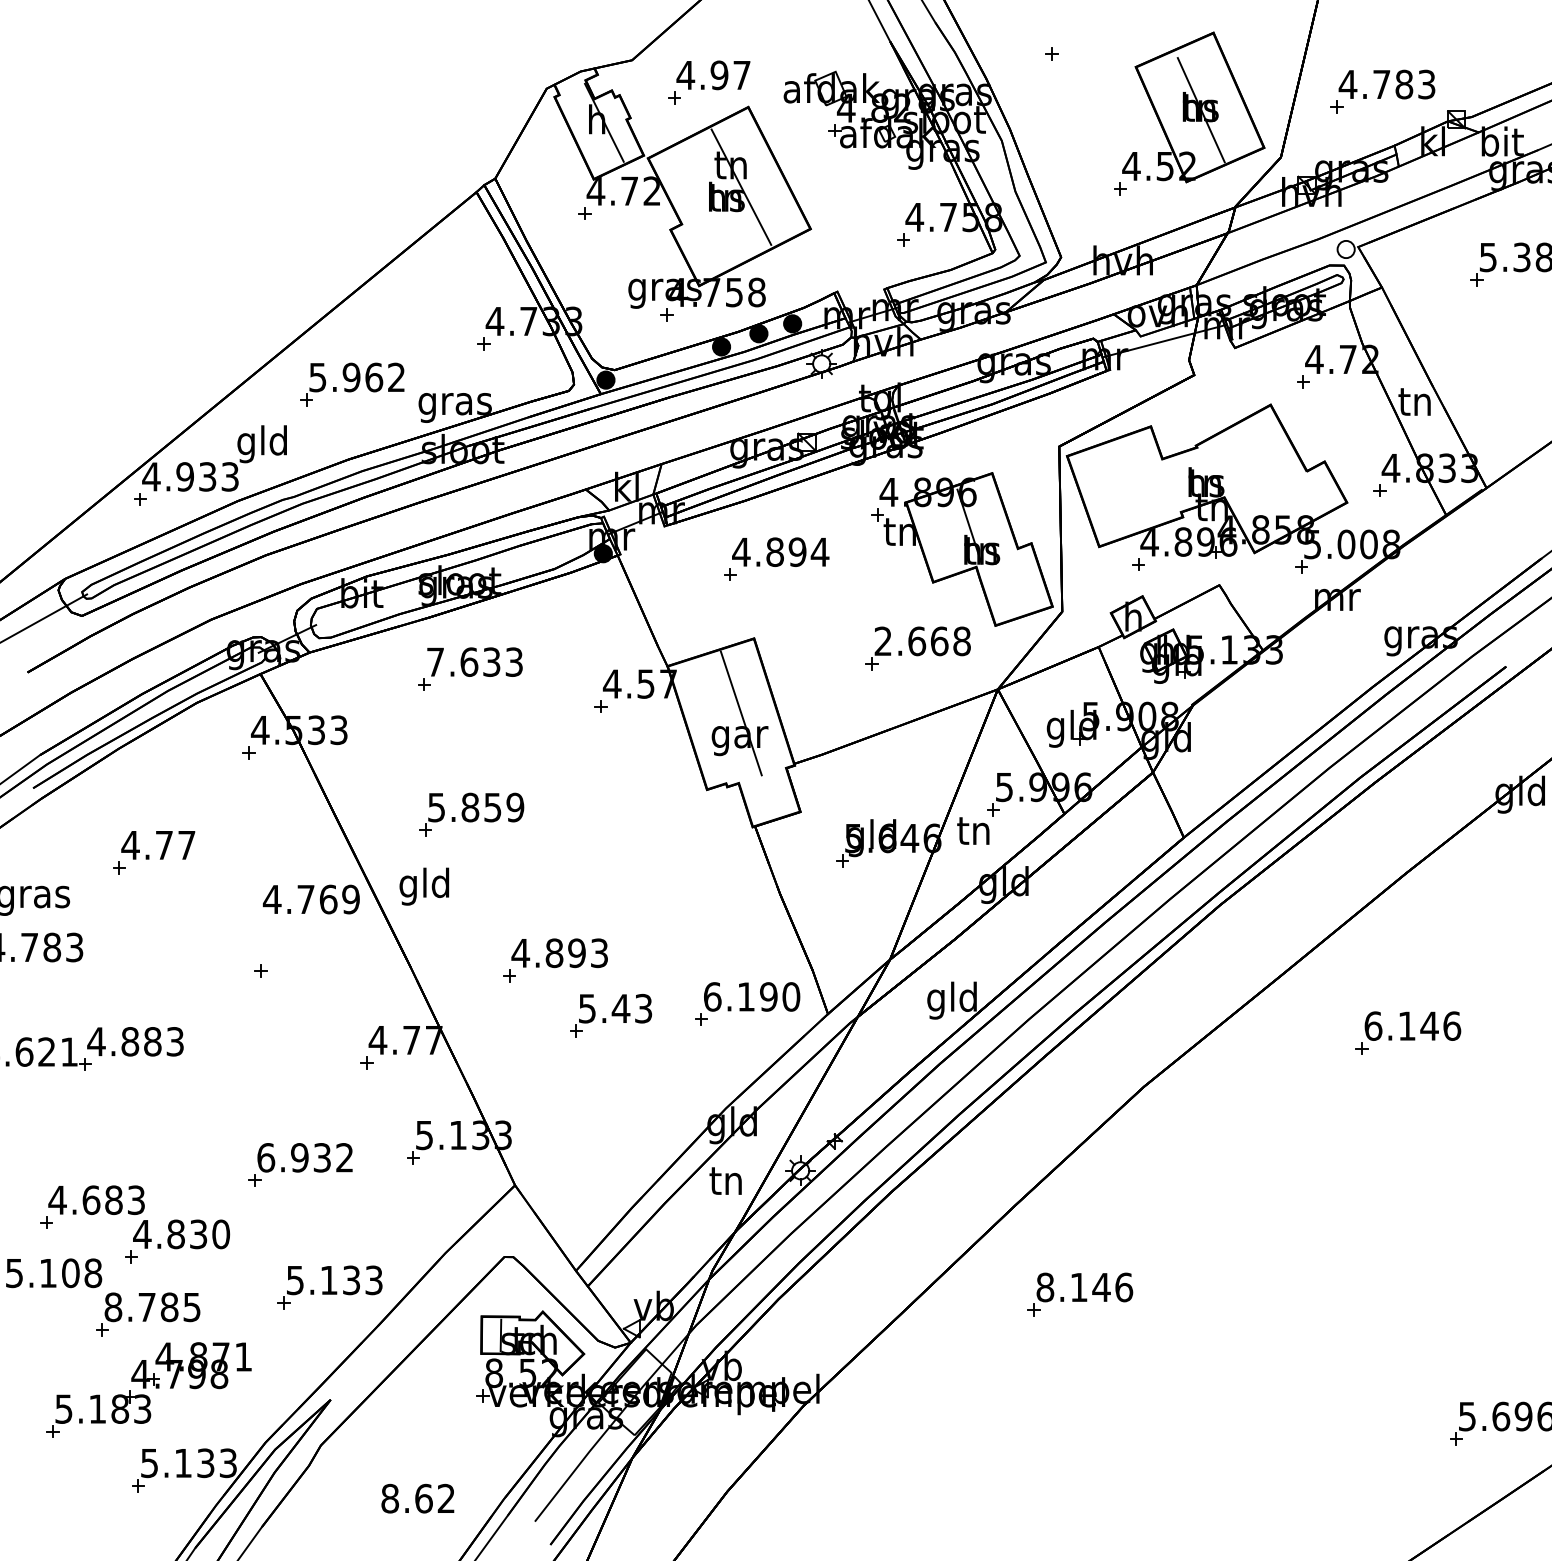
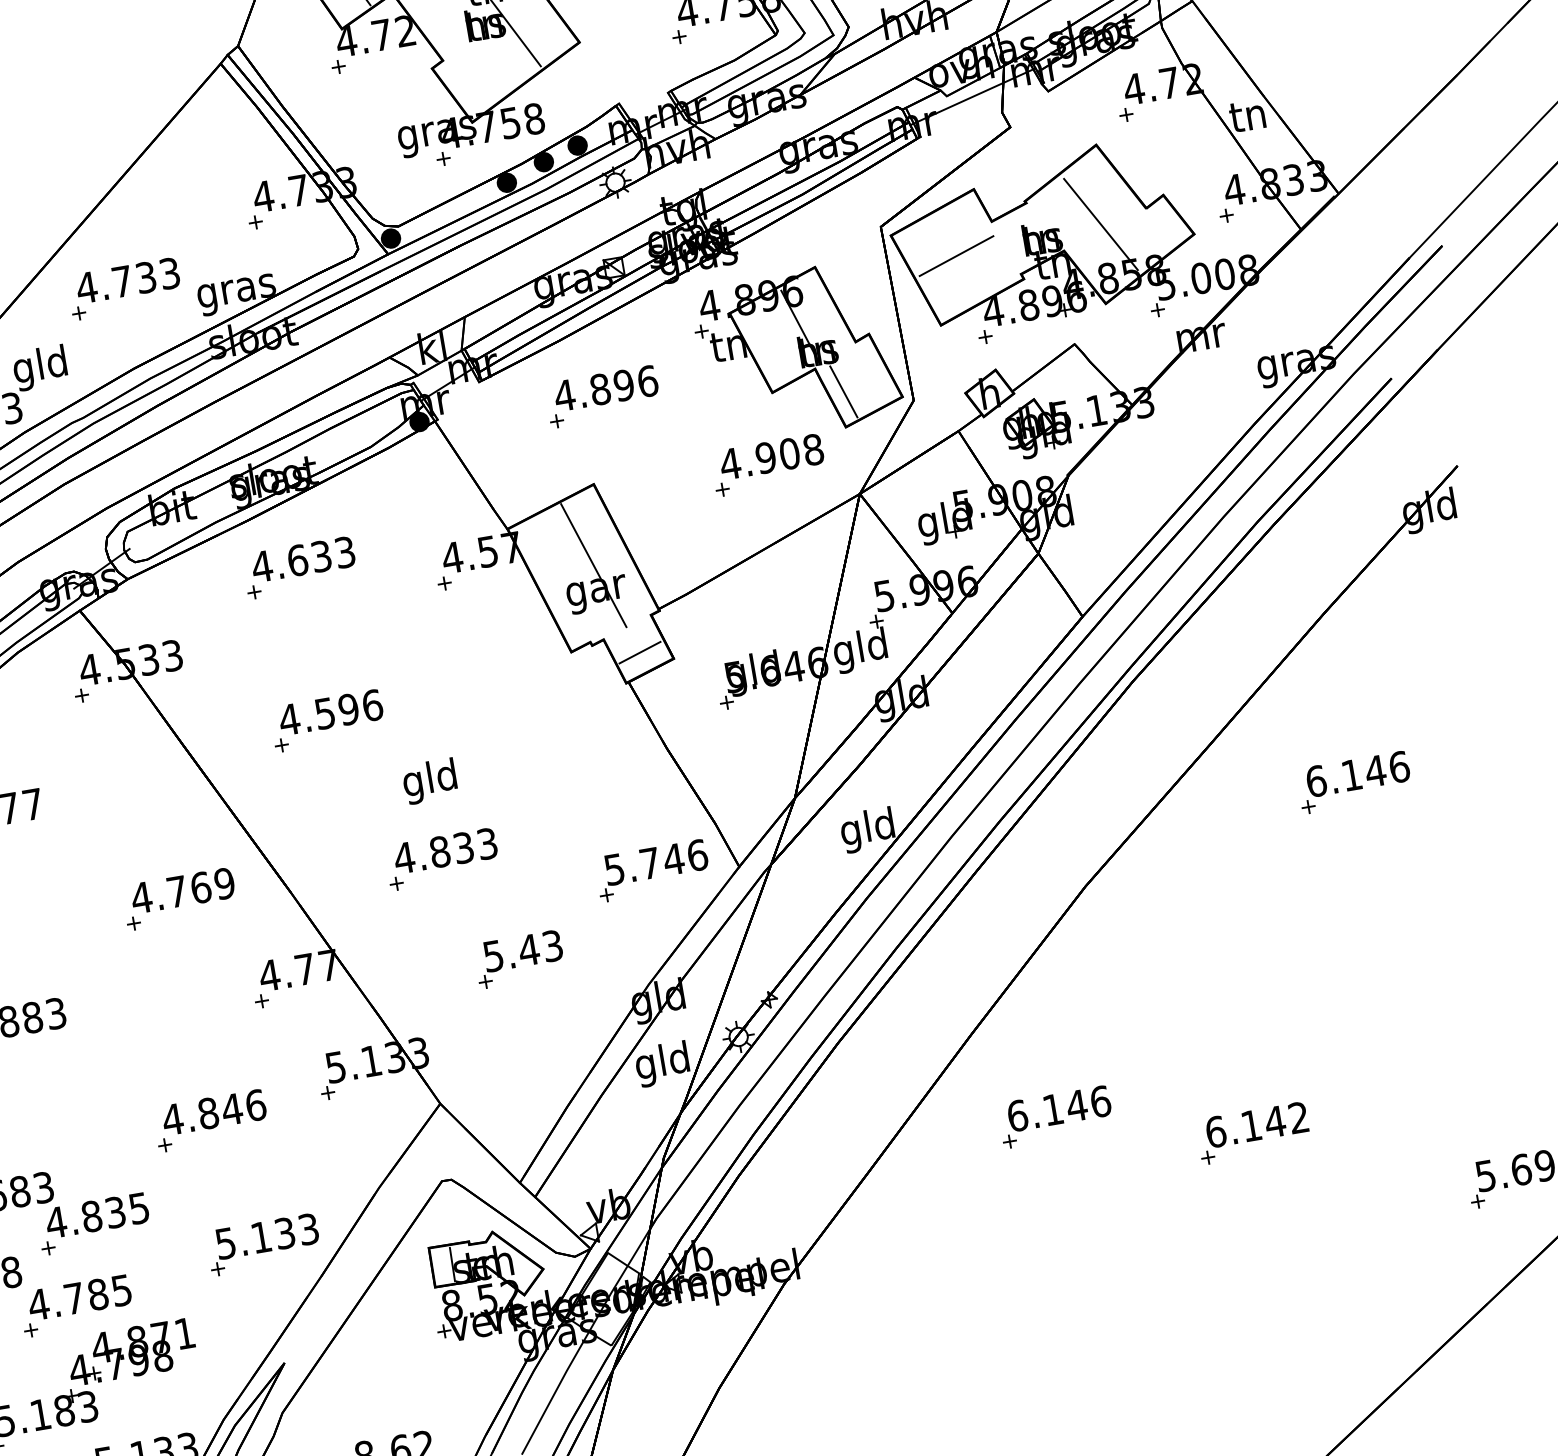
text: (356, 377) -> (127, 280), 5.962 -> 4.733
line: (1262, 478) -> (1100, 223), added
line: (1124, 484) -> (956, 255), added
text: (819, 552) -> (647, 381), 4.894 -> 4.896
line: (998, 592) -> (843, 391), added
text: (910, 641) -> (759, 459), 2.668 -> 4.908
text: (435, 661) -> (262, 565), 7.633 -> 4.633
line: (769, 800) -> (639, 652), added
text: (475, 807) -> (330, 712), 5.859 -> 4.596
text: (973, 833) -> (860, 650), tn -> gld
text: (424, 886) -> (430, 781), moved
text: (310, 899) -> (181, 890), moved
text: (576, 952) -> (463, 847), 4.893 -> 4.833
text: (752, 996) -> (656, 861), 6.190 -> 5.746
part: (611, 1015) -> (520, 958), moved
text: (304, 1157) -> (213, 1112), 6.932 -> 4.846
text: (725, 1183) -> (661, 1063), tn -> gld
text: (221, 1234) -> (139, 1208), 4.830 -> 4.835
text: (1045, 1287) -> (1017, 1115), 8.146 -> 6.146
text: (113, 1307) -> (39, 1304), 8.785 -> 4.785
part: (1260, 1340) -> (1254, 1132), added

